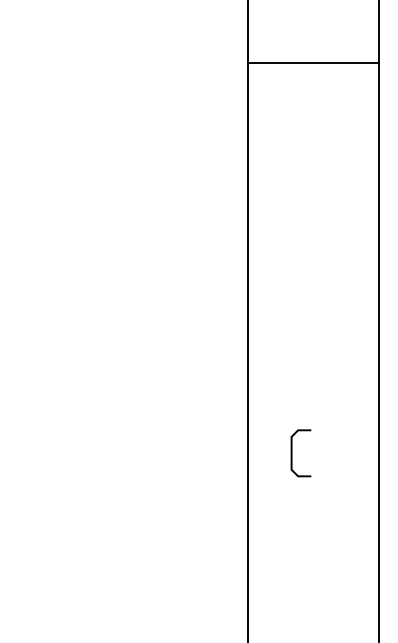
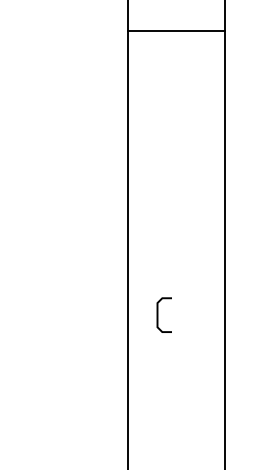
line: (313, 62) -> (176, 30), moved
curve: (292, 453) -> (158, 315), moved

